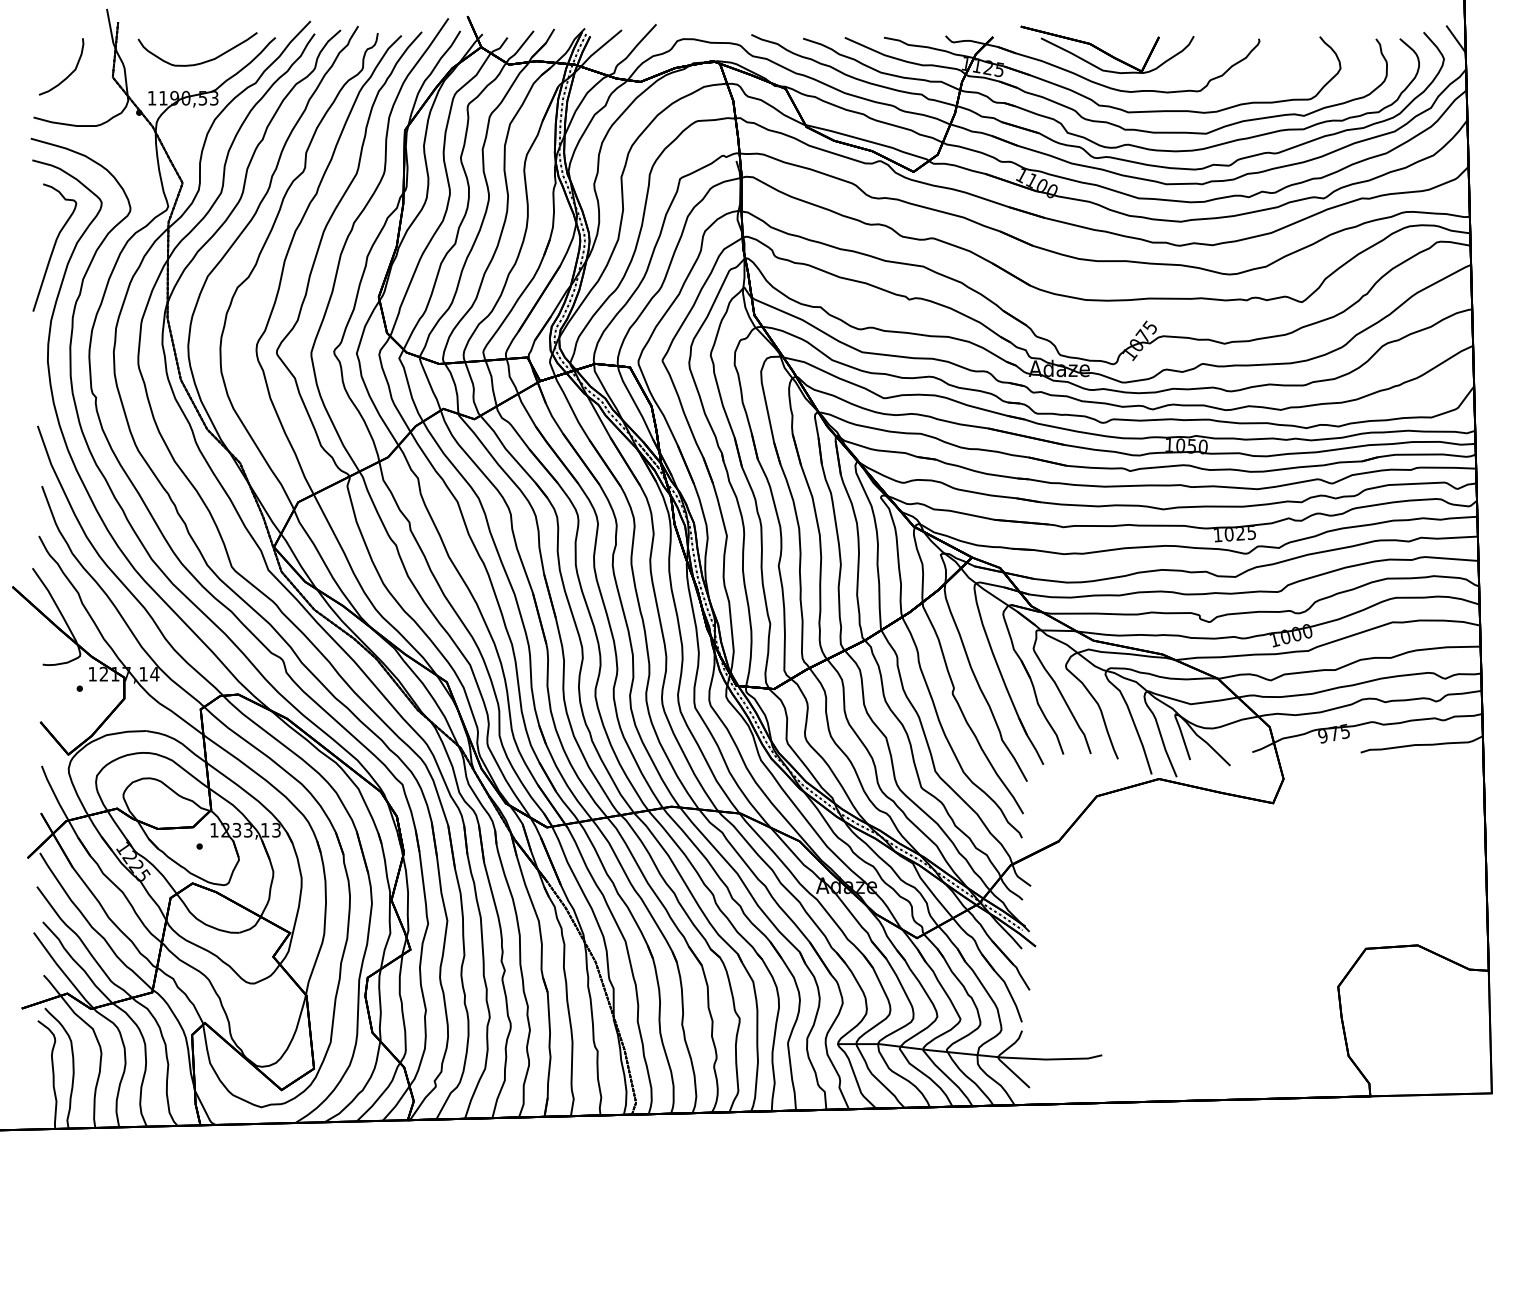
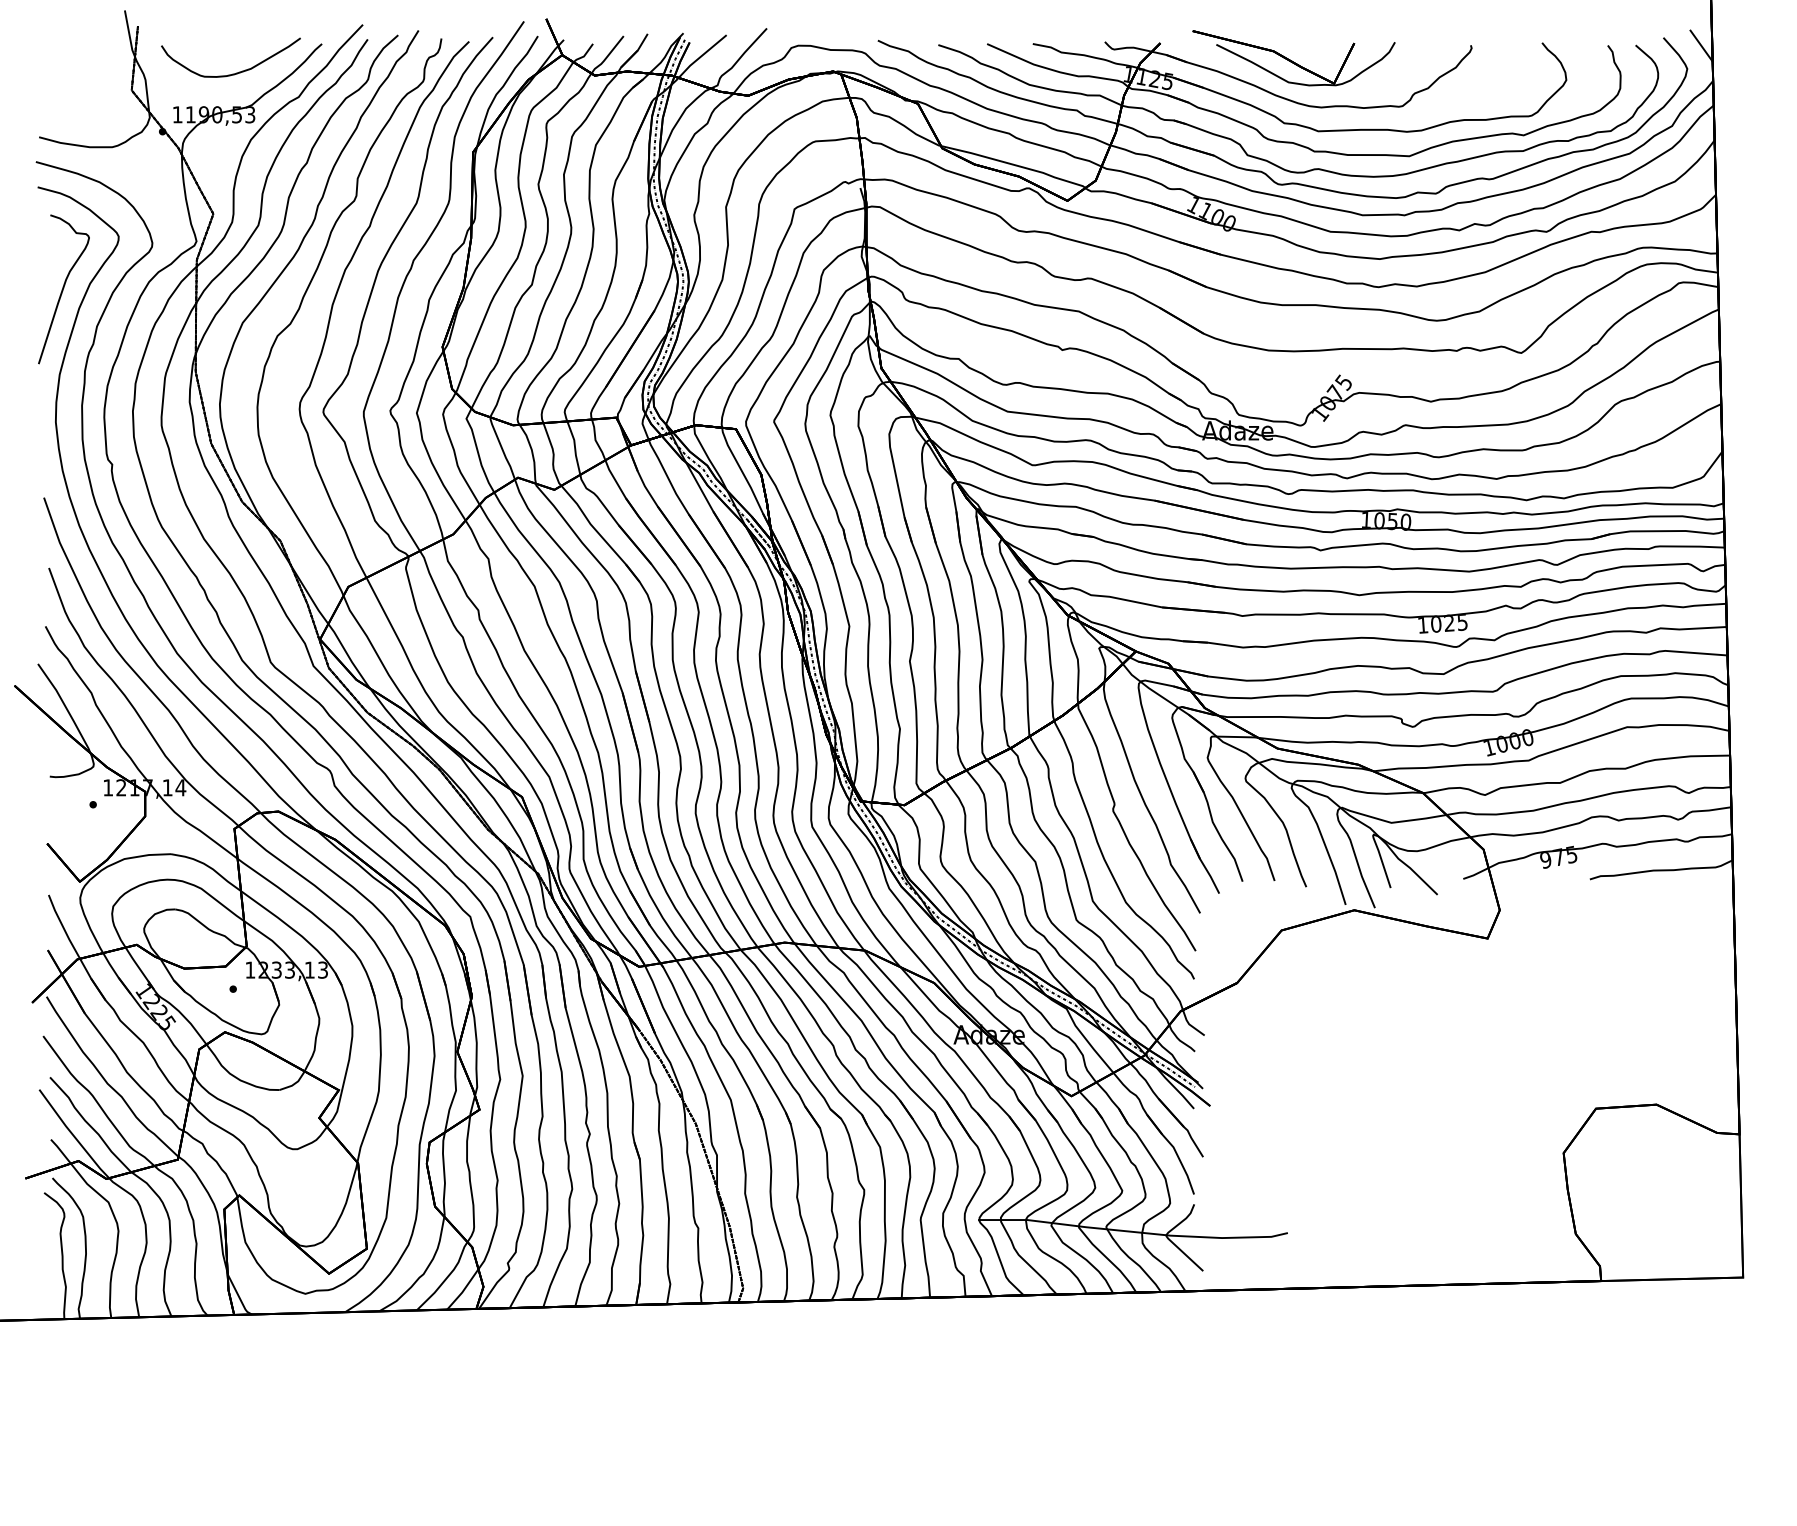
curve: (69, 74) -> (81, 87), removed

